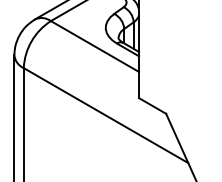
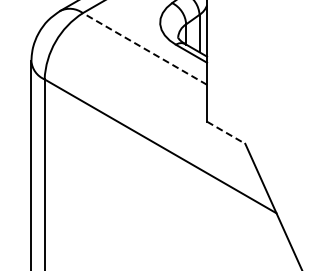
line: (94, 46) -> (144, 48), solid -> dashed
line: (152, 106) -> (226, 133), solid -> dashed

